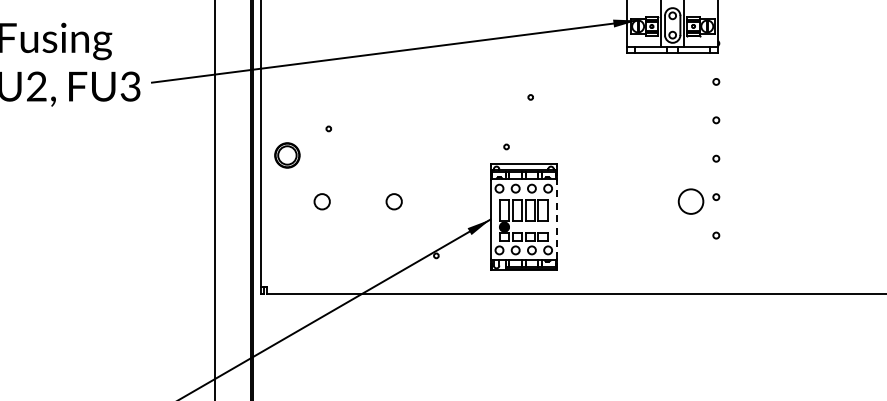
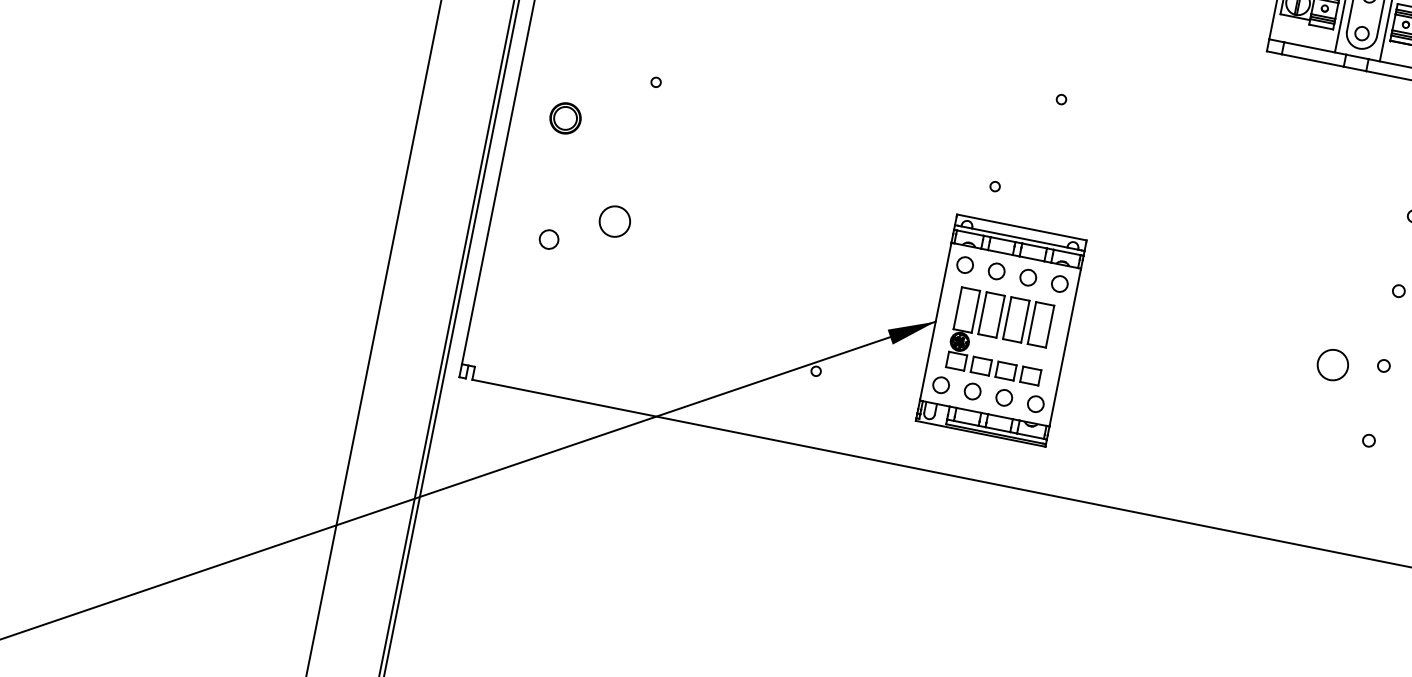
part: (287, 155) -> (565, 118), size x0.62
circle: (393, 201) -> (753, 248), removed
circle: (690, 201) -> (1331, 364), size x0.62
circle: (291, 216) -> (549, 238), added
line: (557, 219) -> (1066, 347), dashed -> solid

